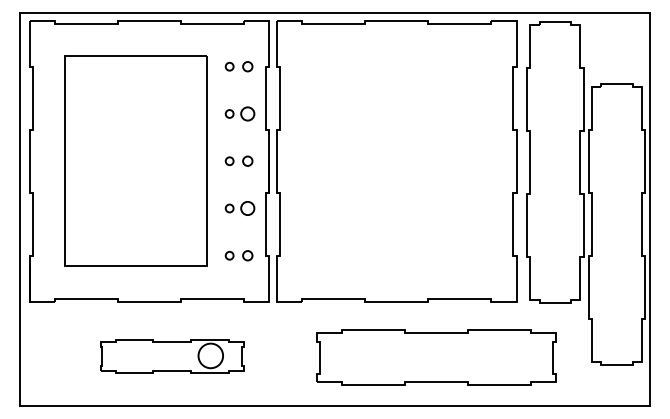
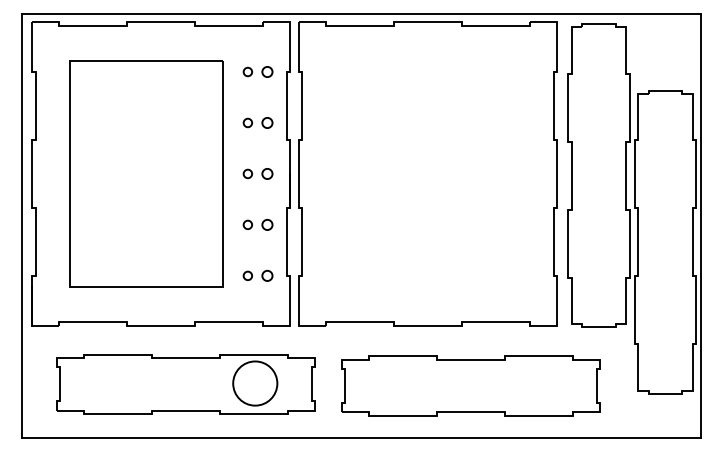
circle: (247, 113) -> (267, 122), size x0.71
circle: (247, 208) -> (267, 224), size x0.71
part: (171, 356) -> (185, 384), size x1.67

